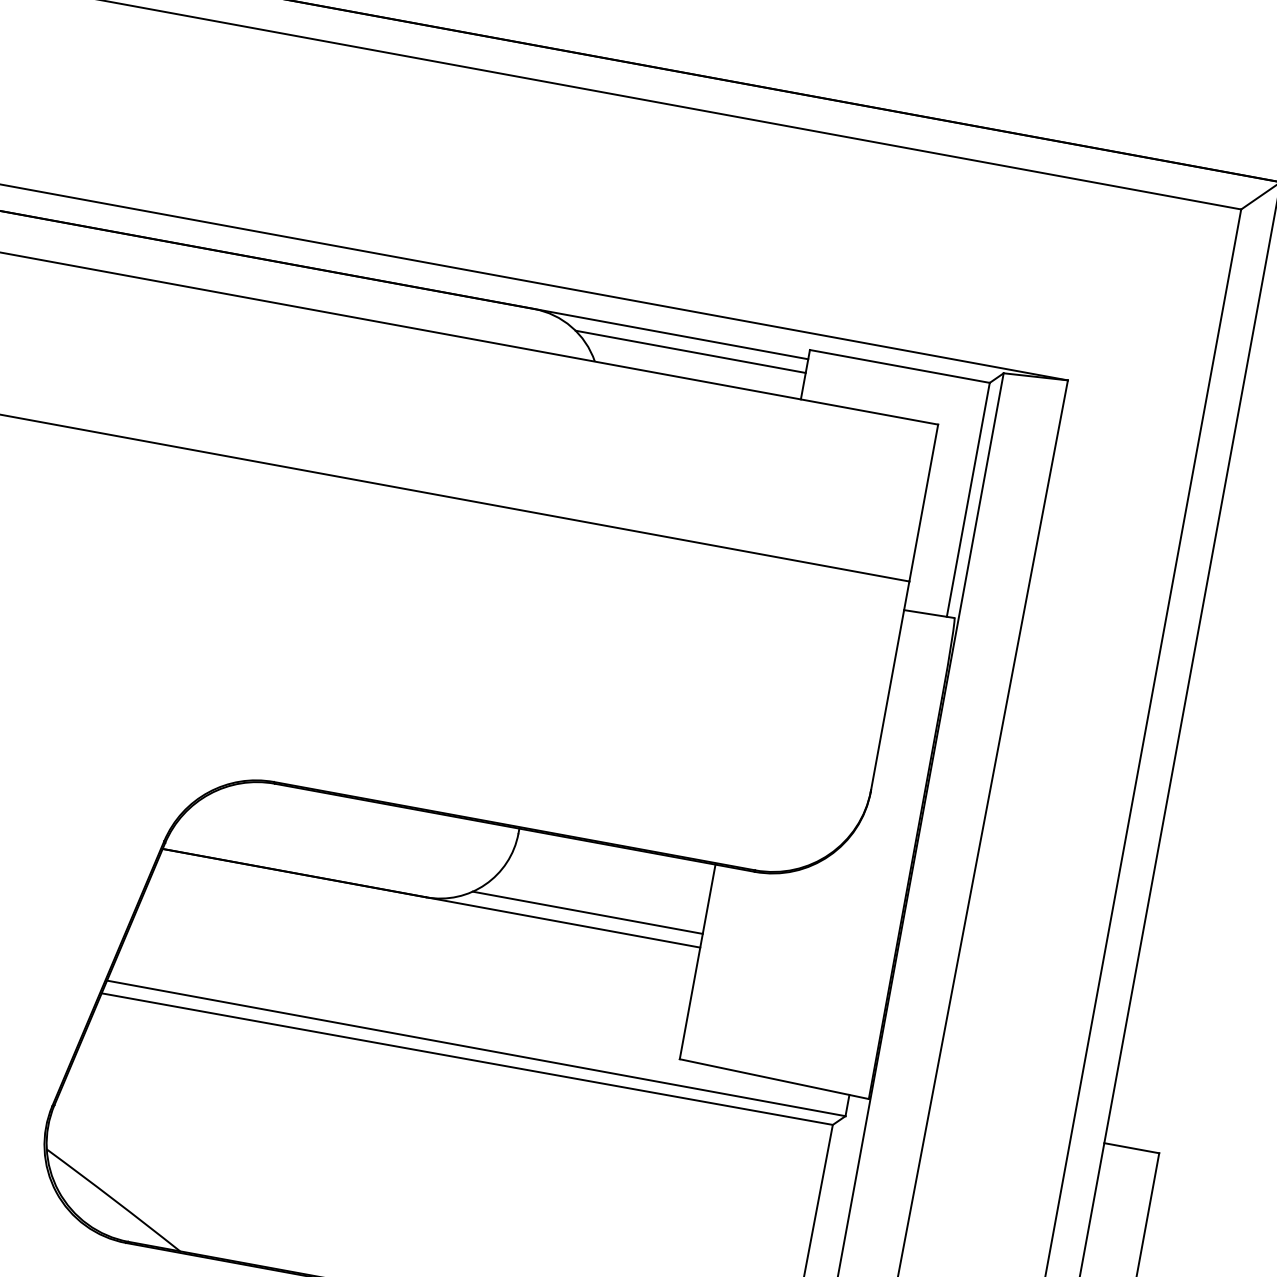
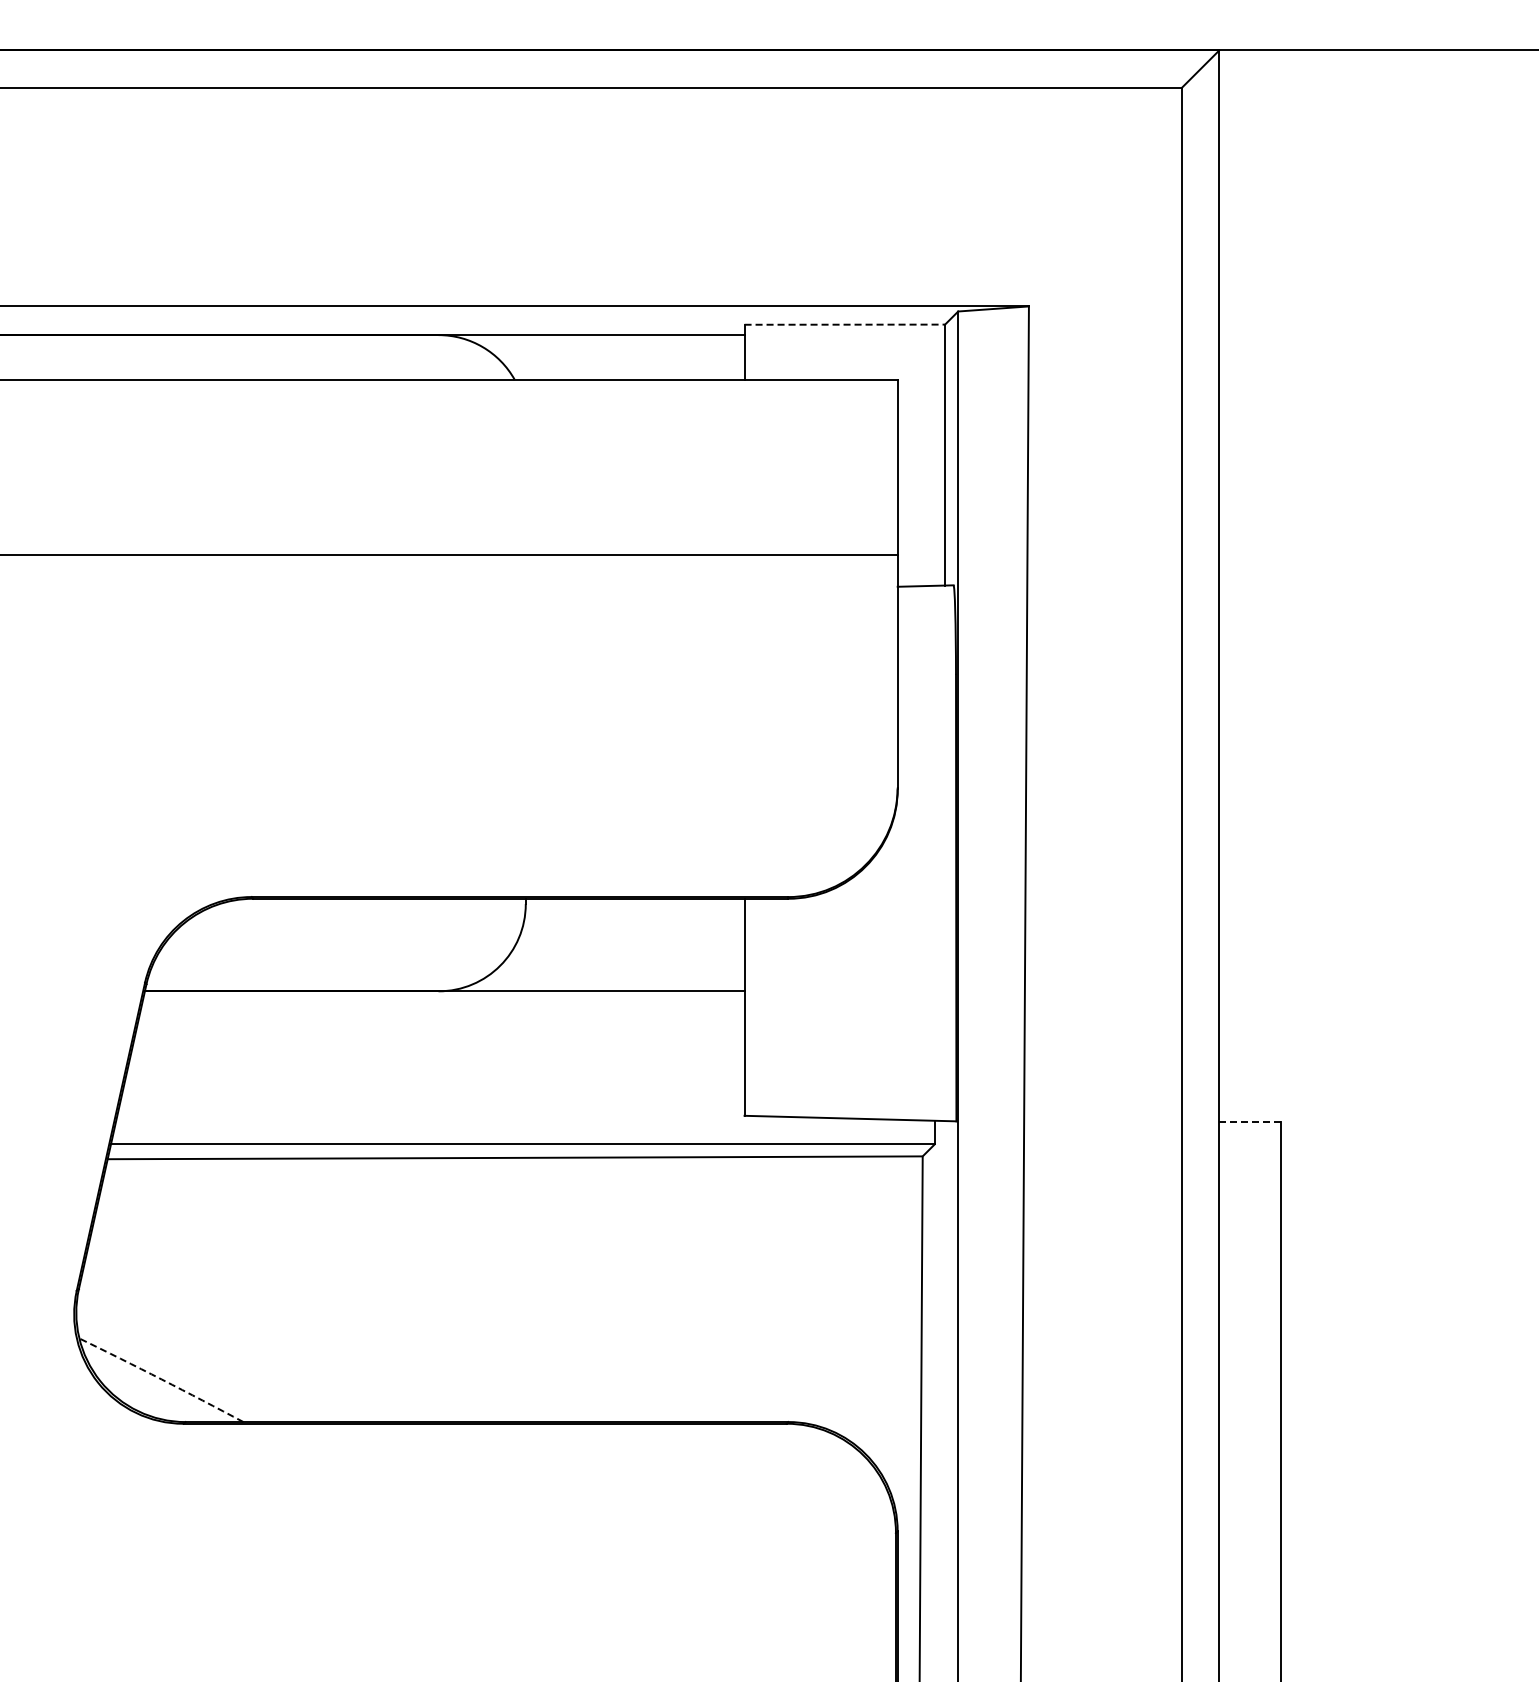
line: (690, 351) -> (615, 350), removed
line: (900, 366) -> (845, 324), solid -> dashed
line: (587, 913) -> (615, 976), removed
line: (1131, 1148) -> (1249, 1122), solid -> dashed
arc: (113, 1199) -> (161, 1379), solid -> dashed

